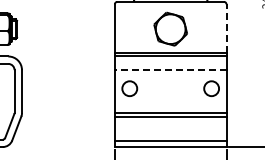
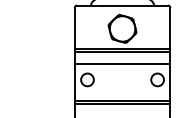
line: (226, 28) -> (170, 28), dashed -> solid
line: (170, 70) -> (122, 64), dashed -> solid

